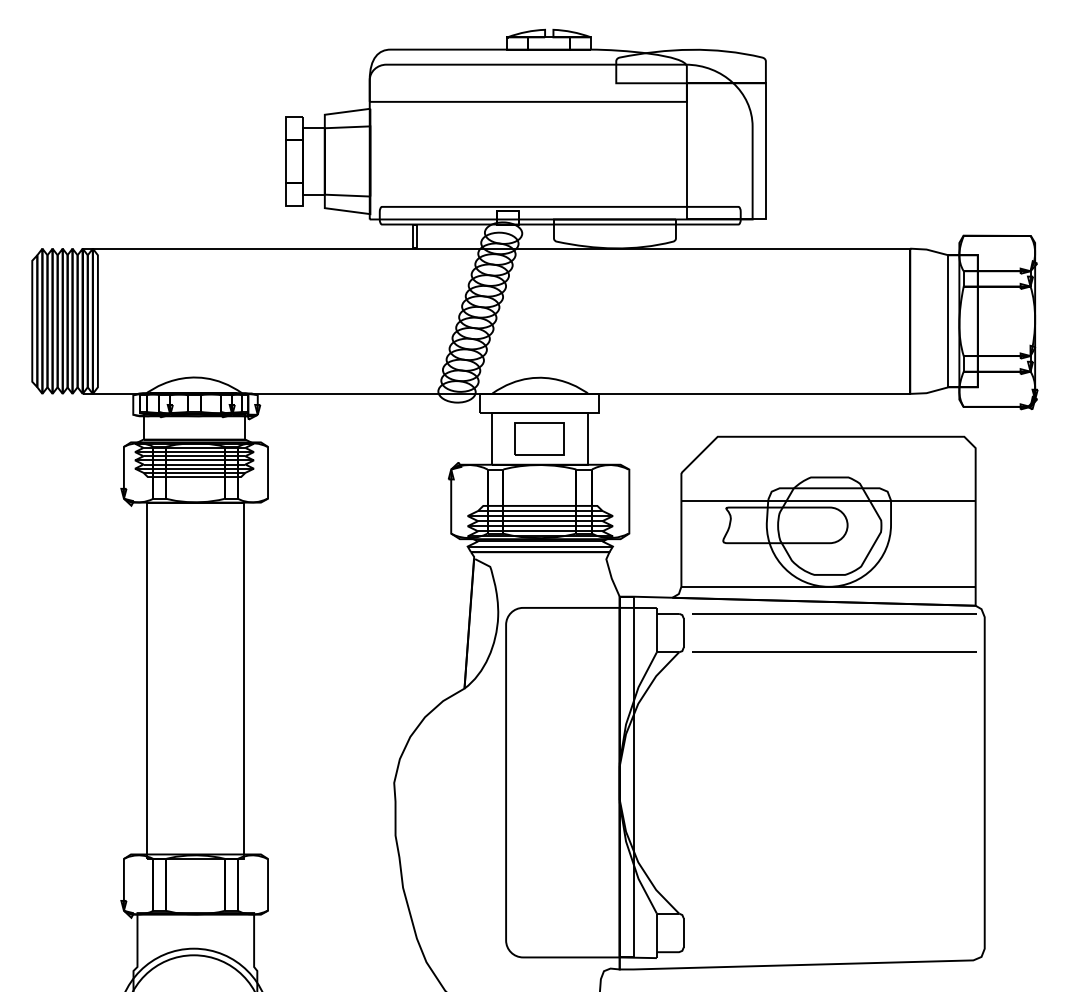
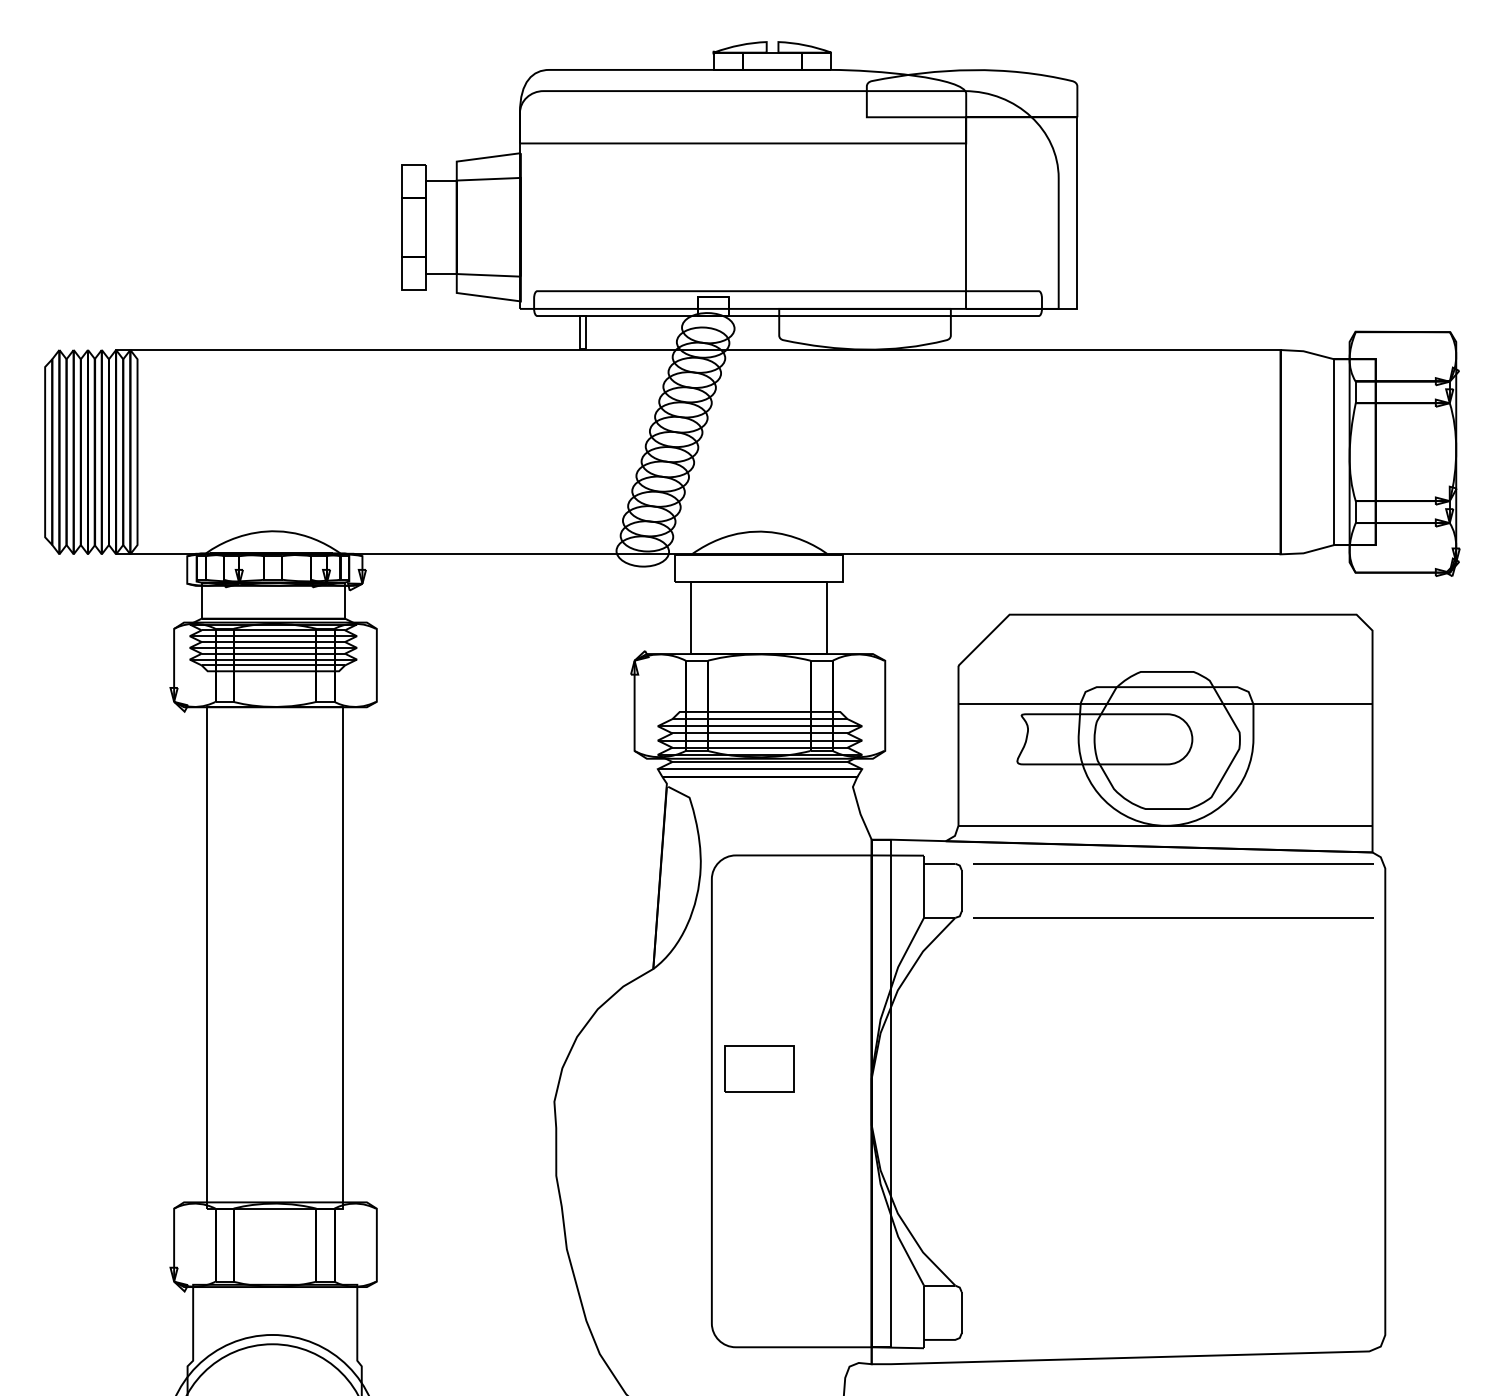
part: (539, 438) -> (759, 1068), moved

